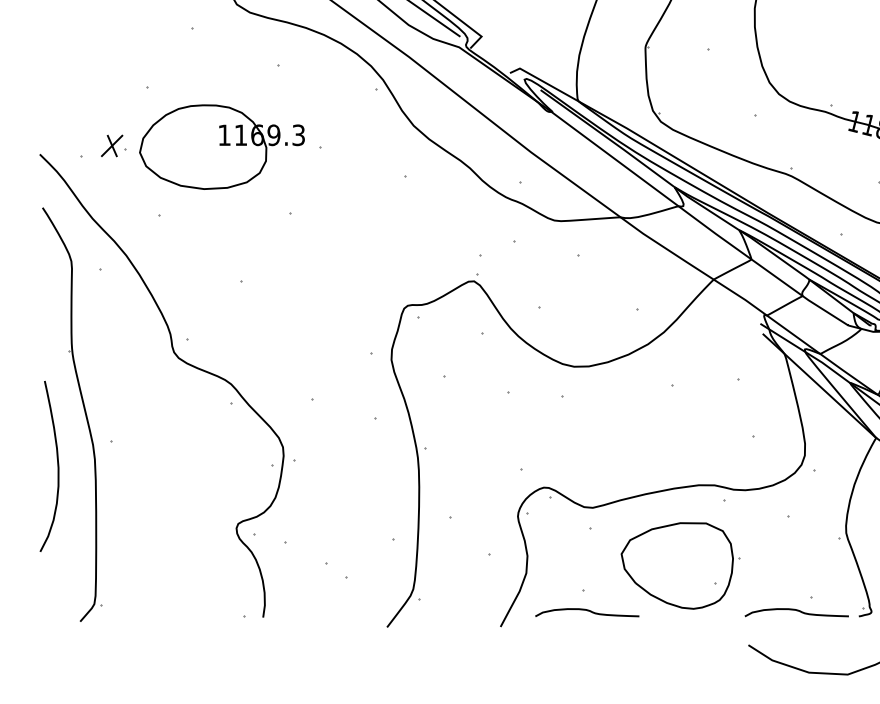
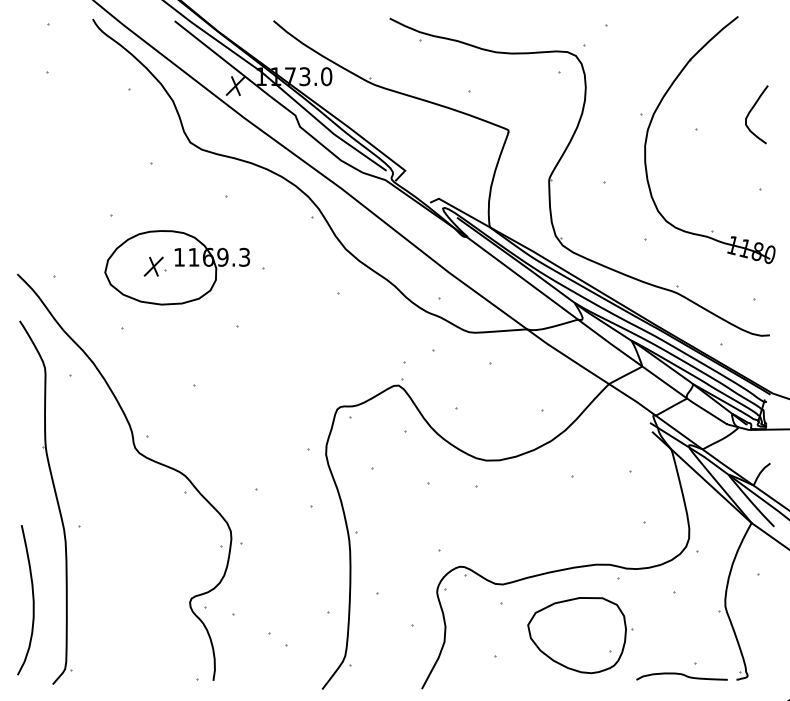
part: (112, 145) -> (154, 266), moved
curve: (57, 466) -> (32, 600), moved
curve: (586, 611) -> (497, 675), removed

